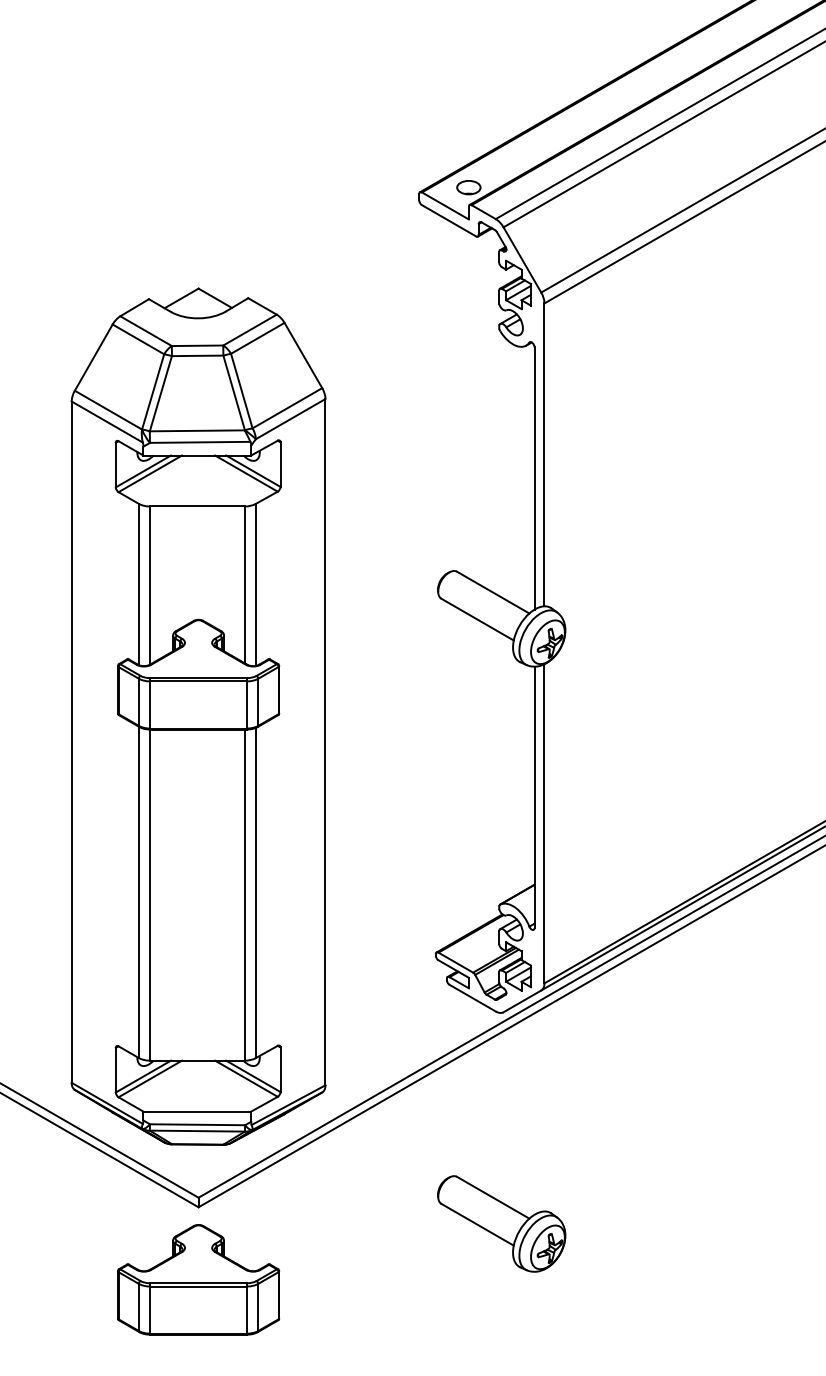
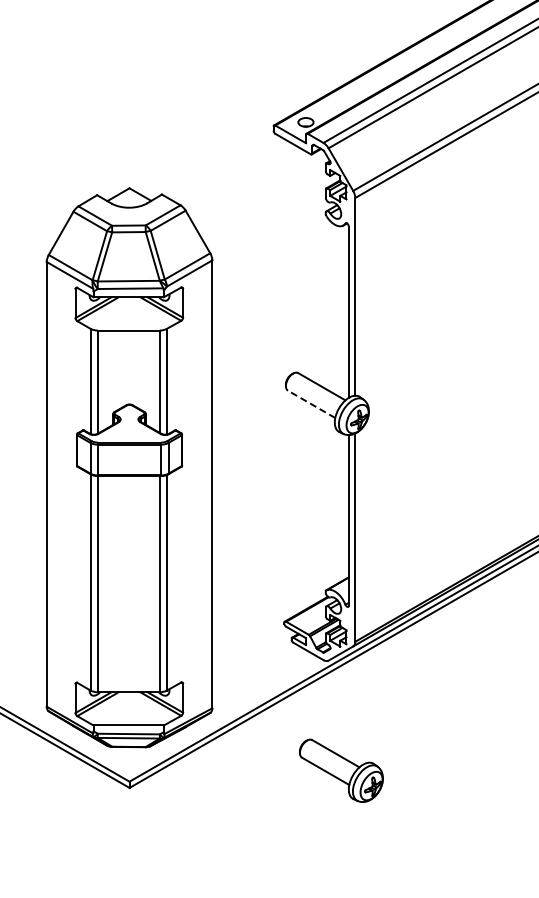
line: (477, 619) -> (311, 404), solid -> dashed
part: (501, 1223) -> (341, 770), moved
part: (198, 1278) -> (129, 834), removed

